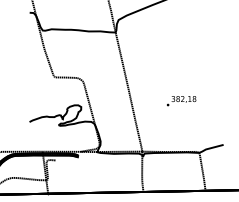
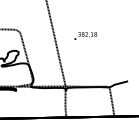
text: (181, 101) -> (85, 36), moved

